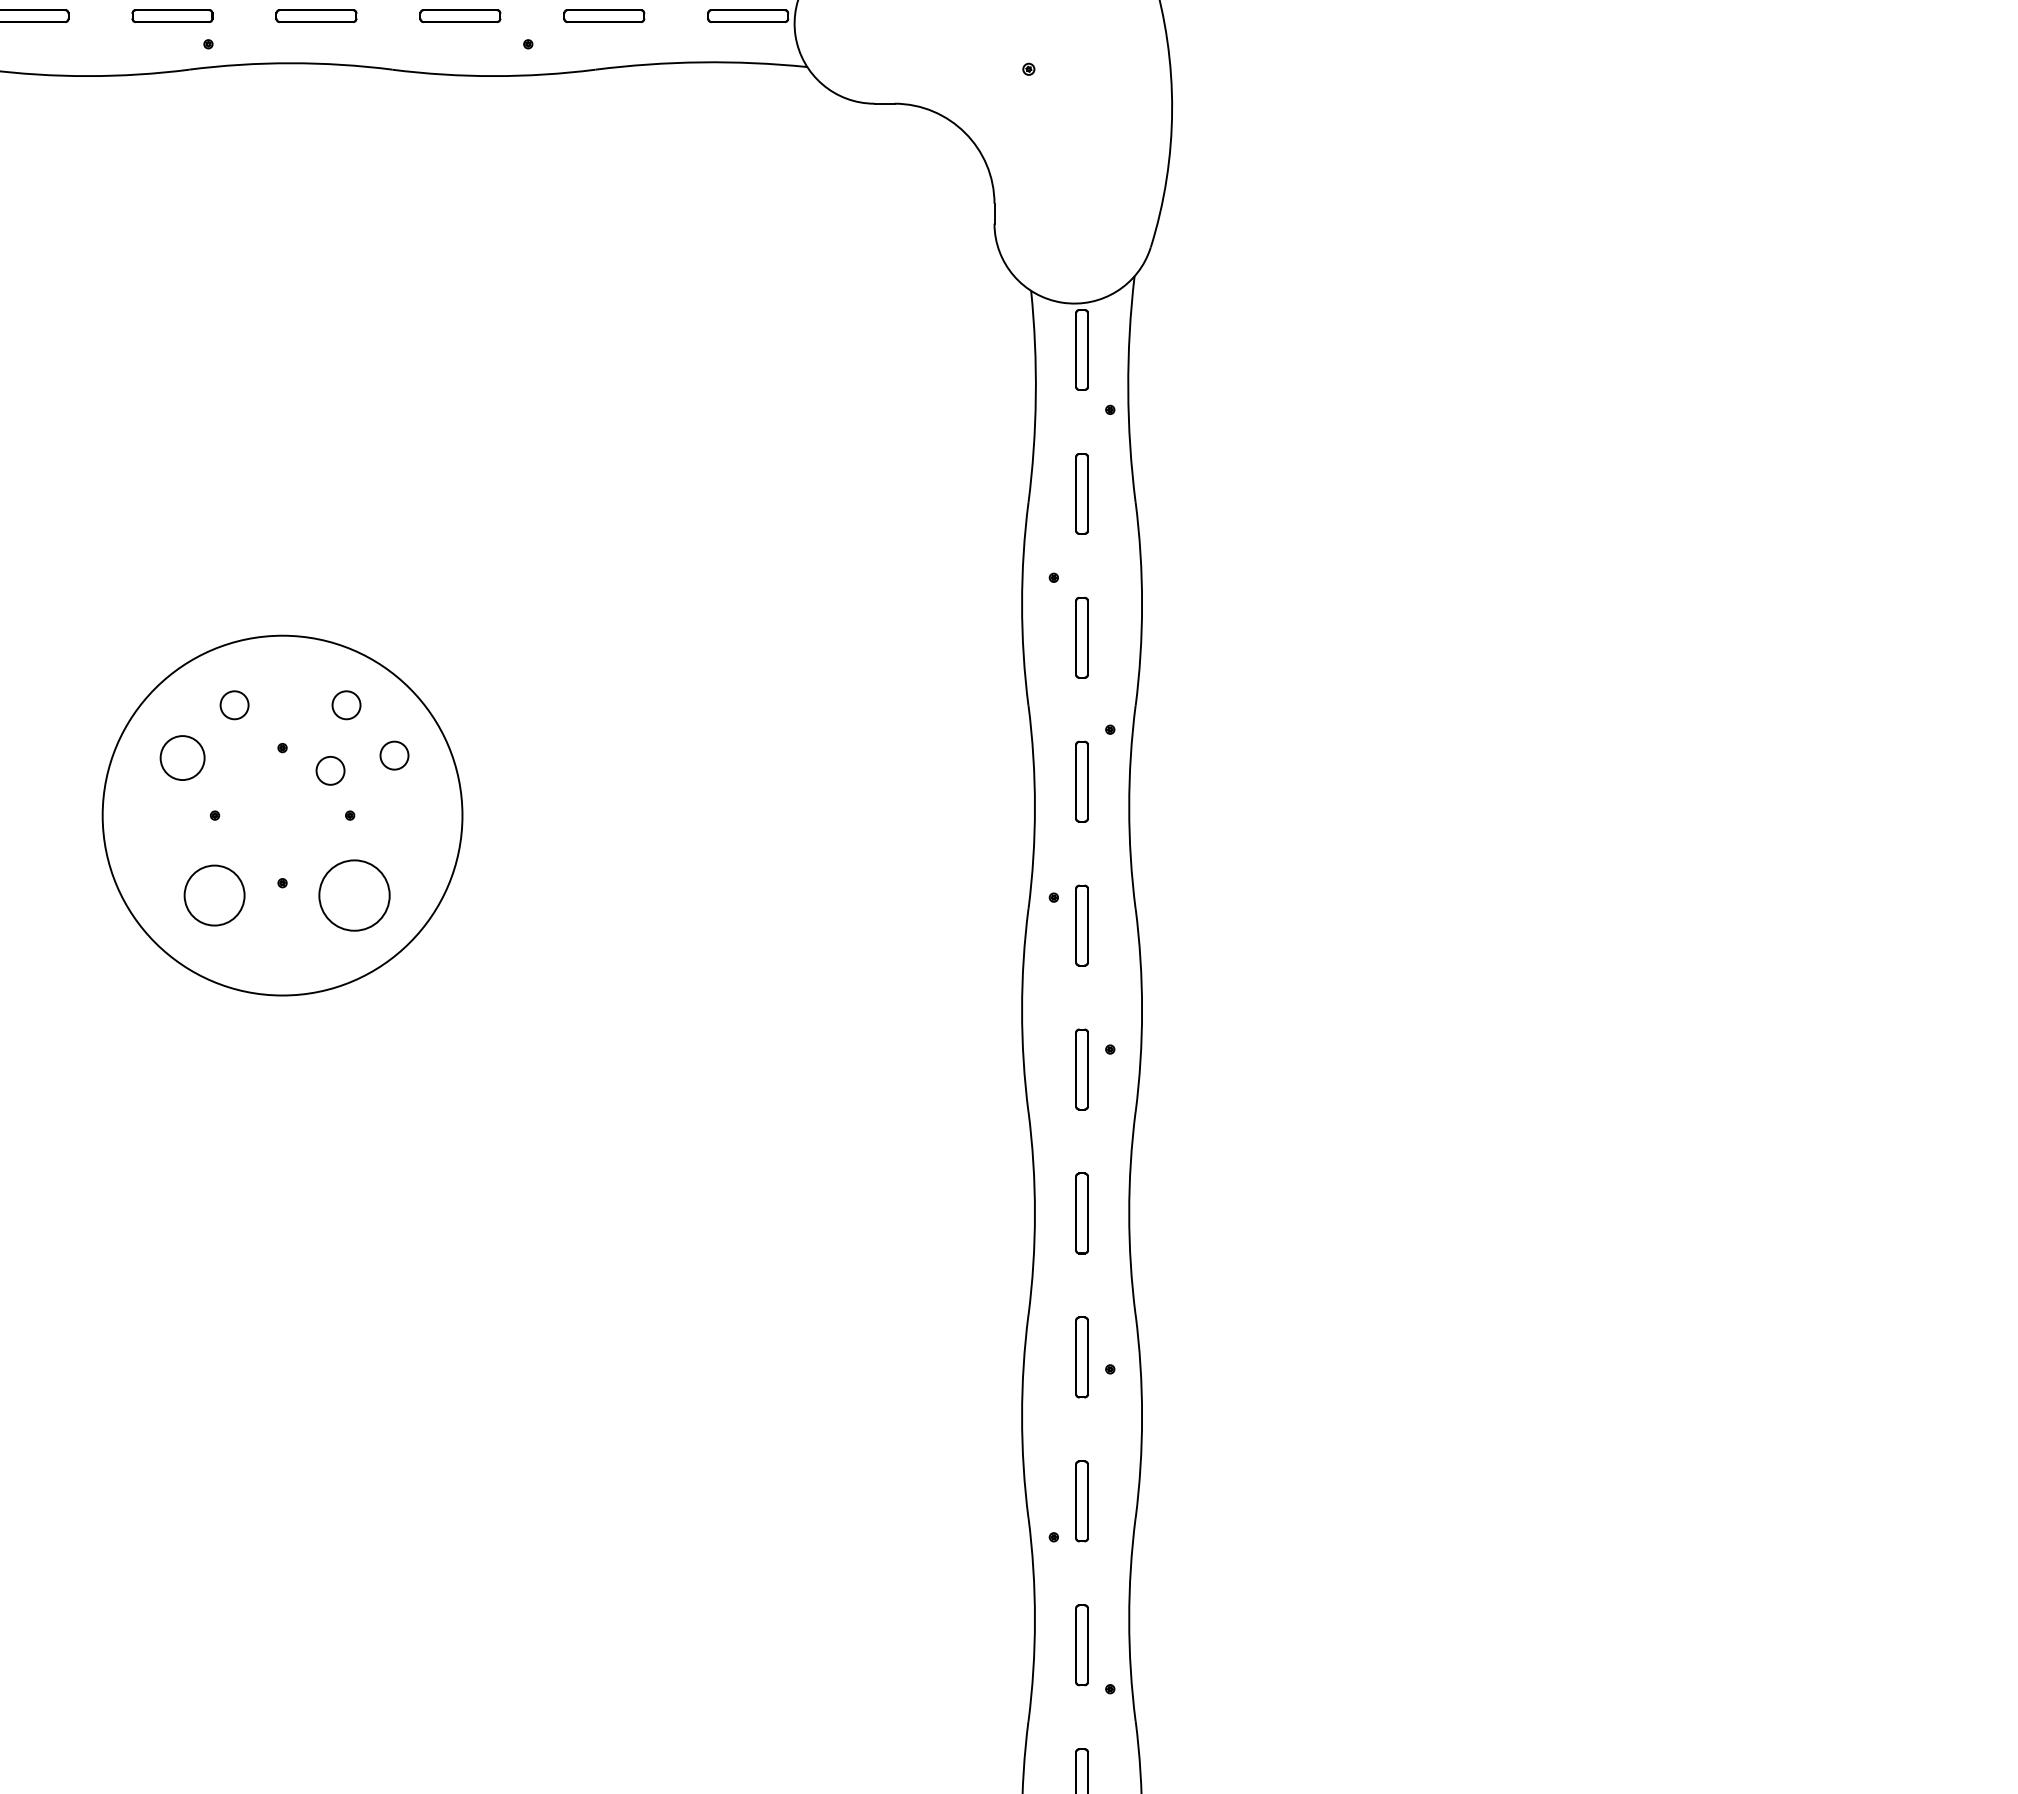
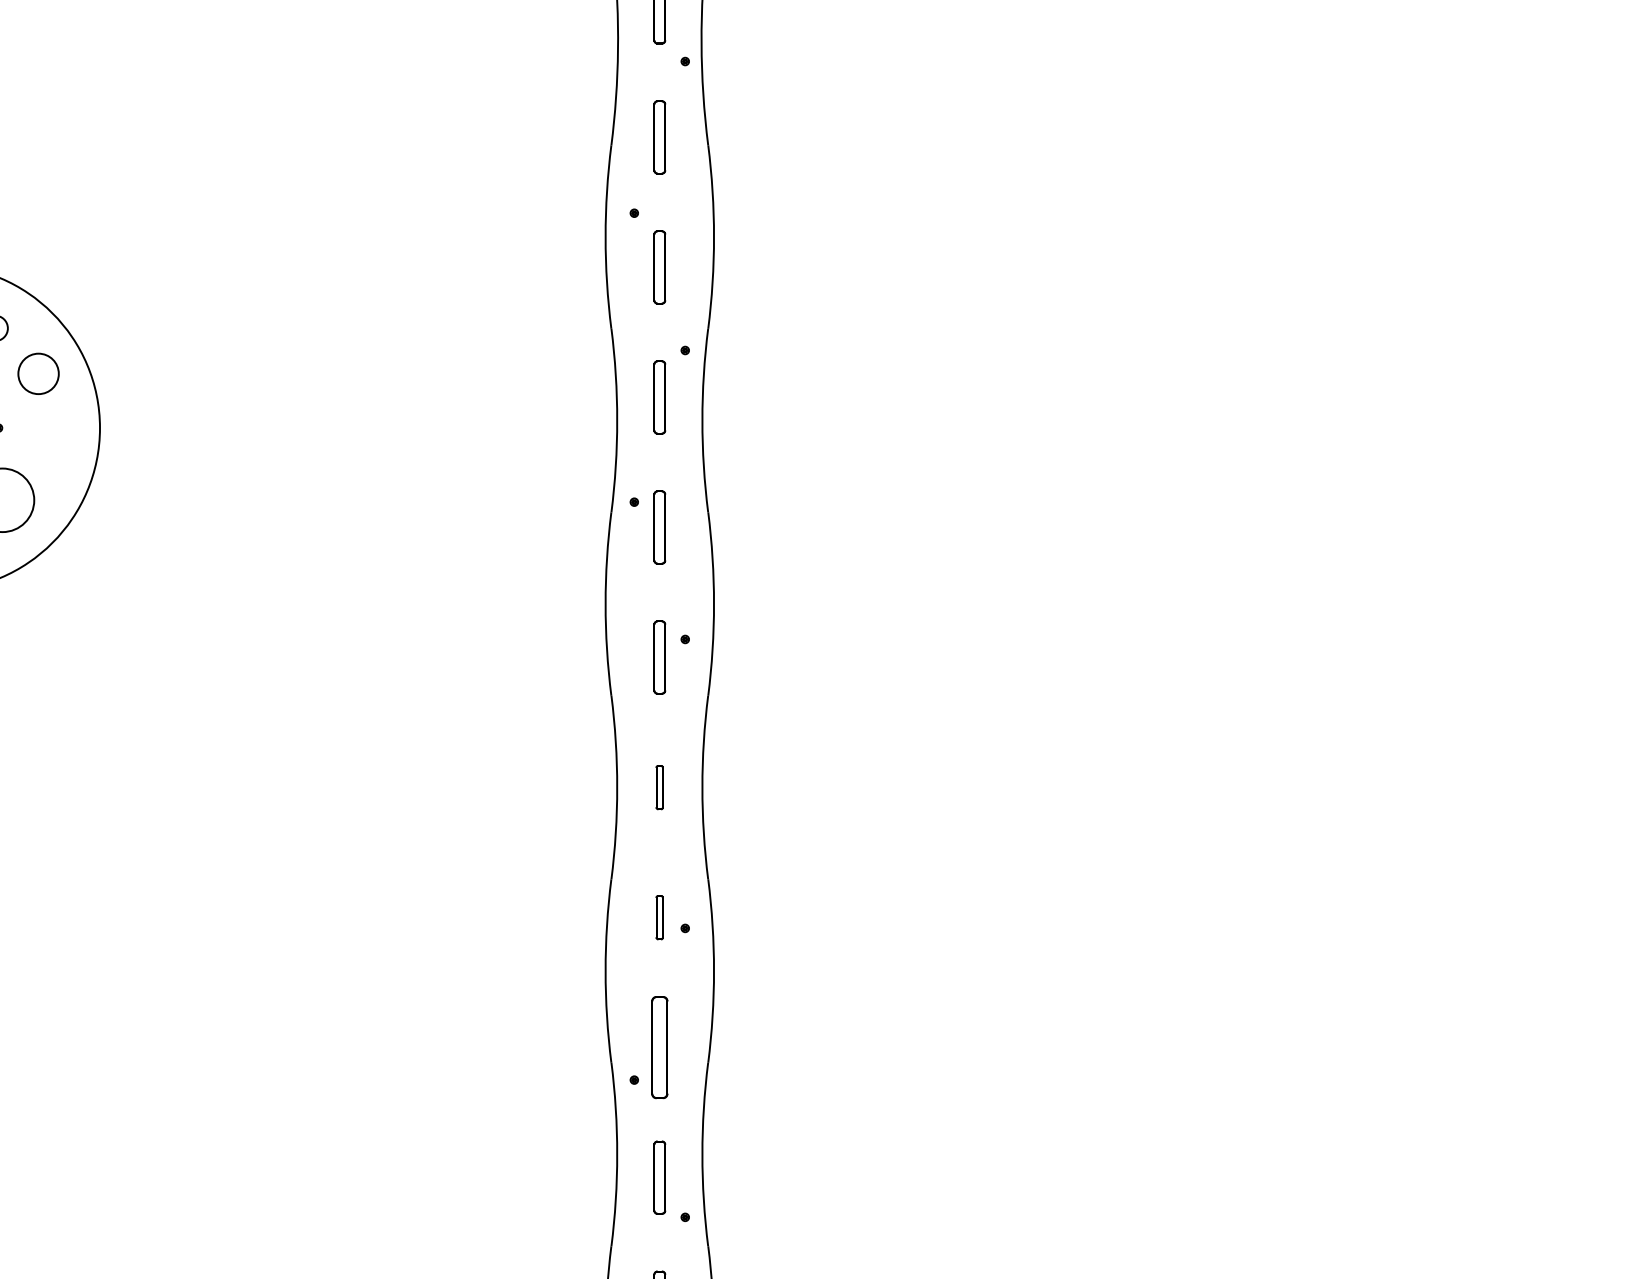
circle: (394, 755) -> (38, 373), size x1.6
part: (1081, 1213) -> (659, 787), size x0.6
part: (1081, 1357) -> (659, 917), size x0.6
part: (1081, 1501) -> (659, 1047), size x1.4

